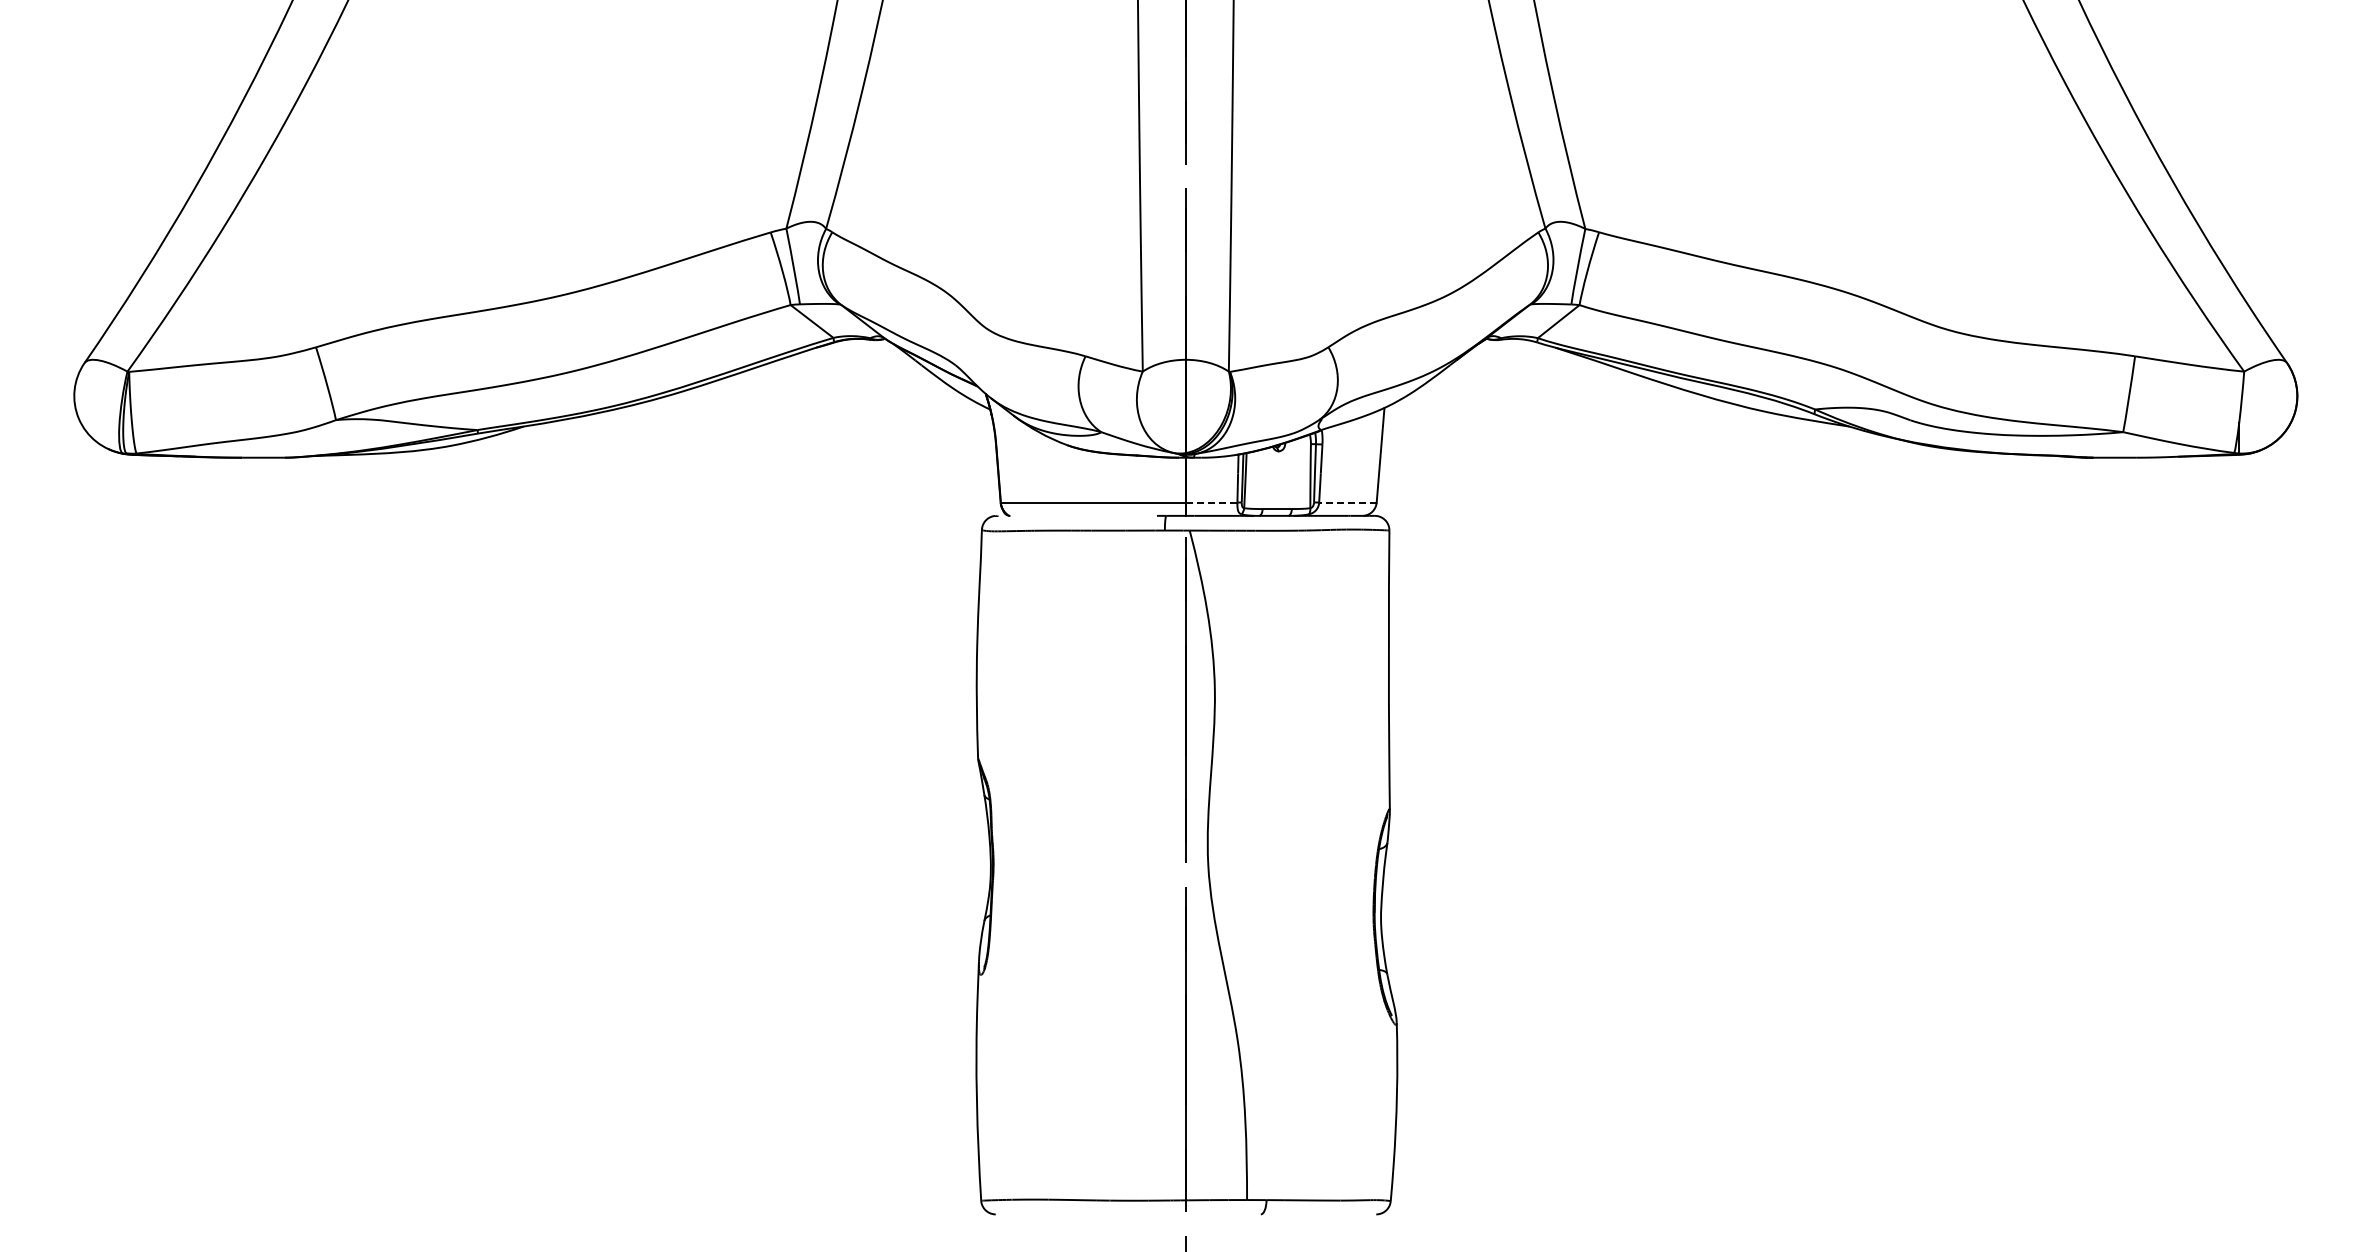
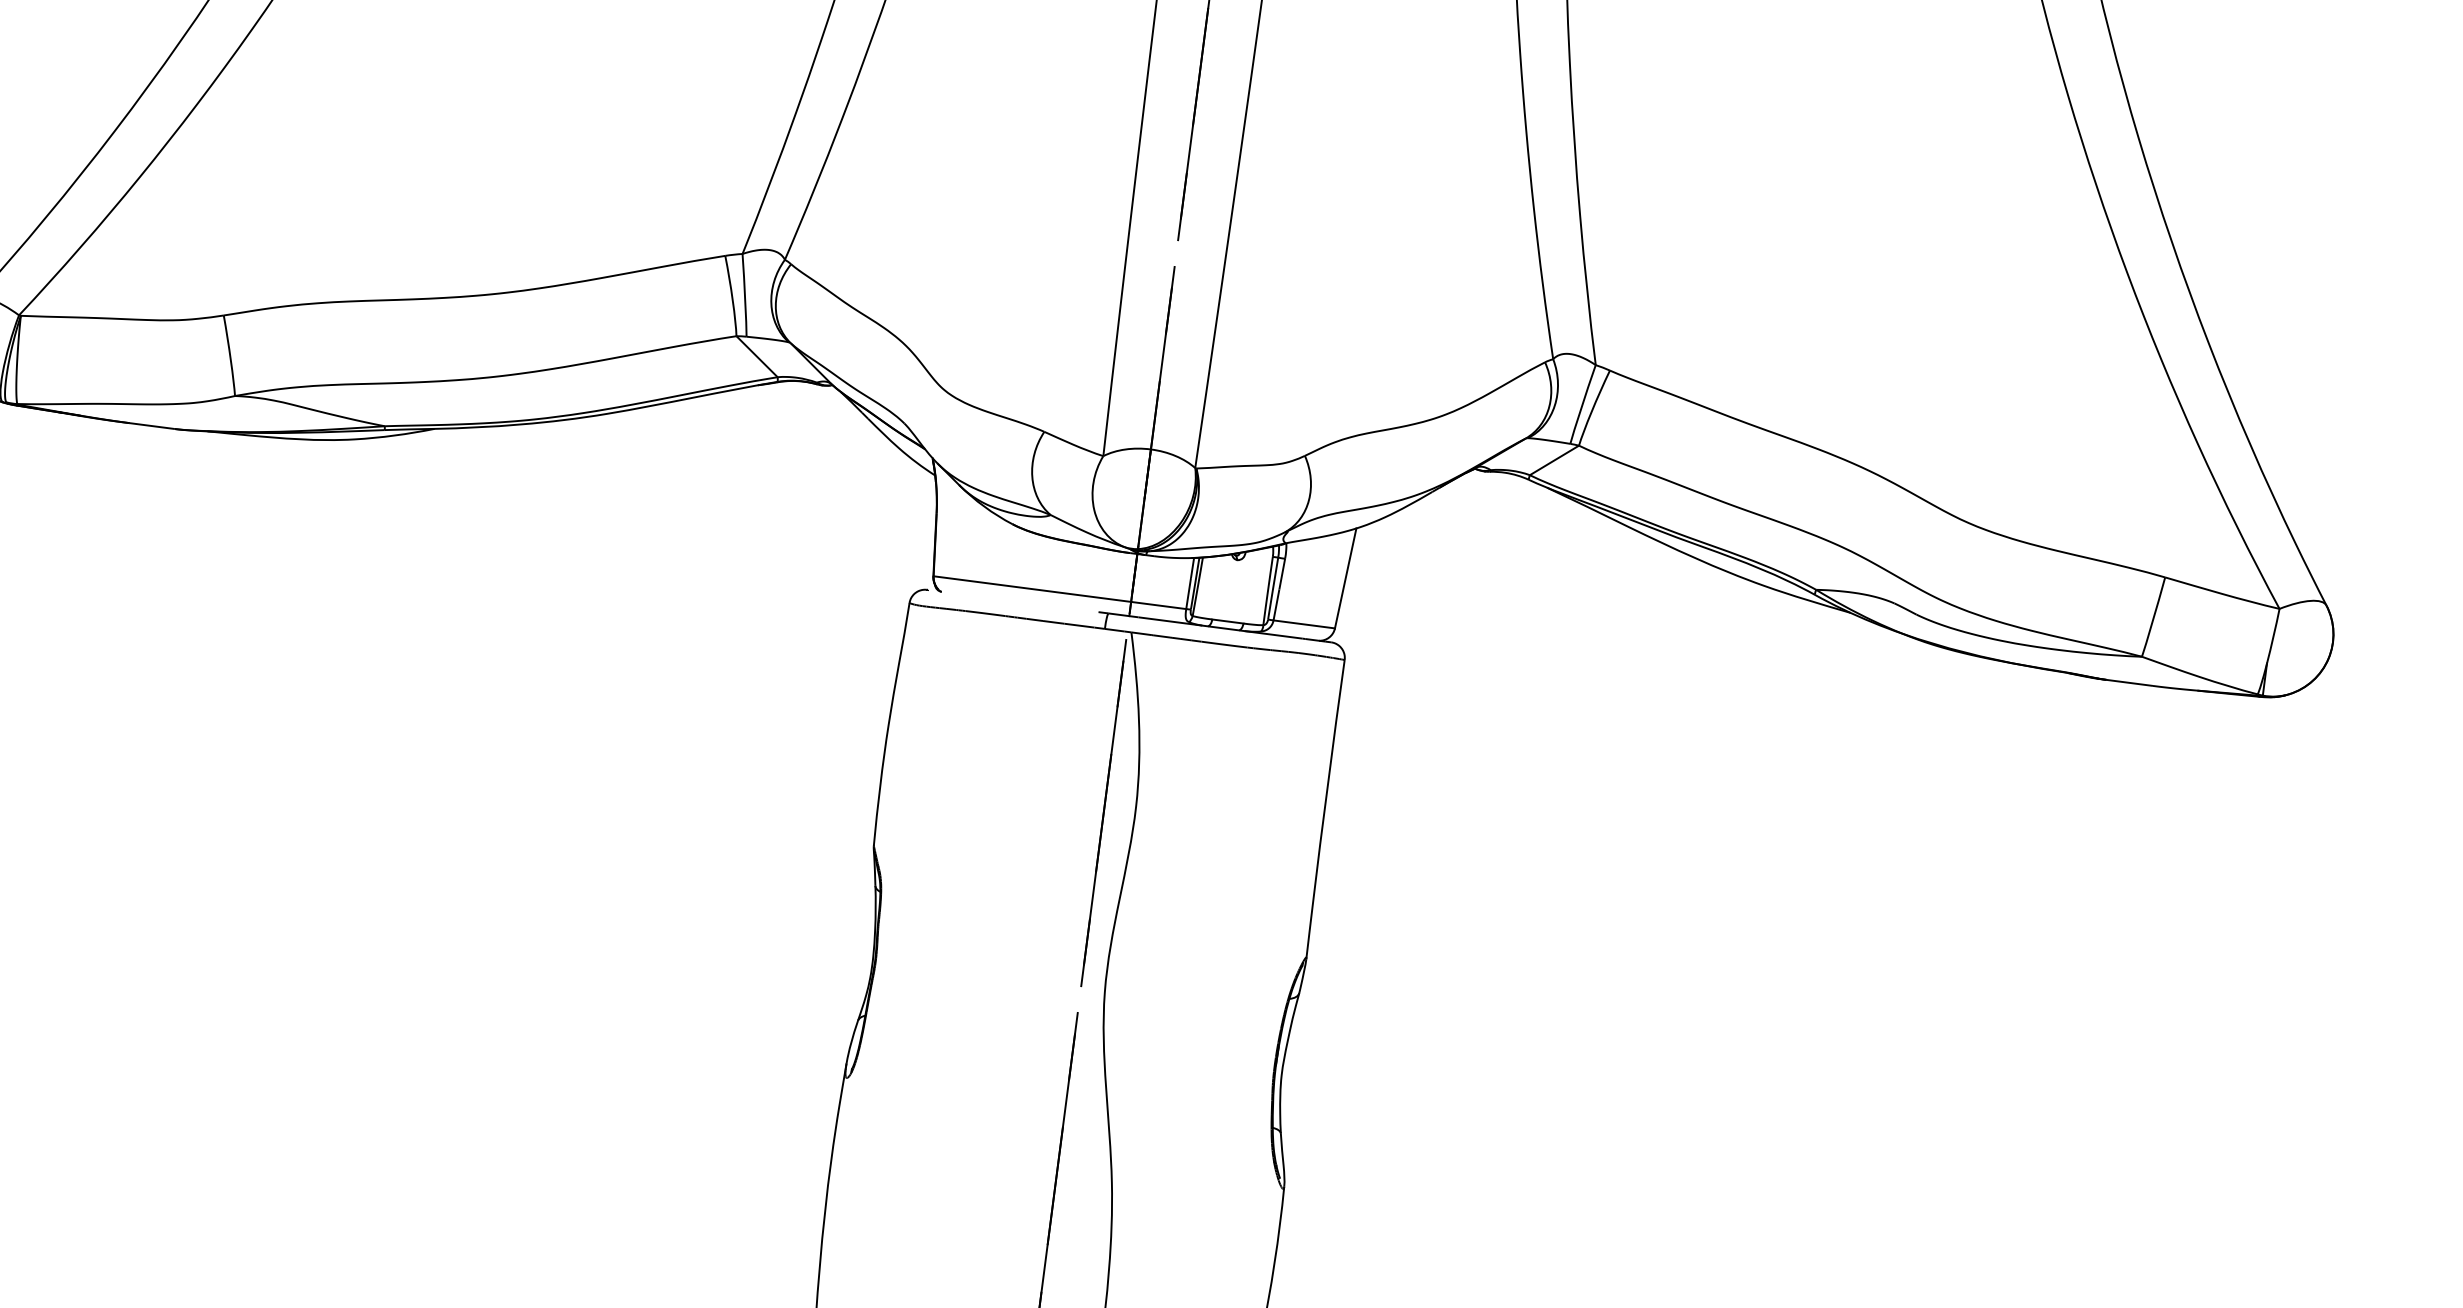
line: (1211, 502) -> (1158, 605), dashed -> solid
line: (1347, 502) -> (1303, 624), dashed -> solid

